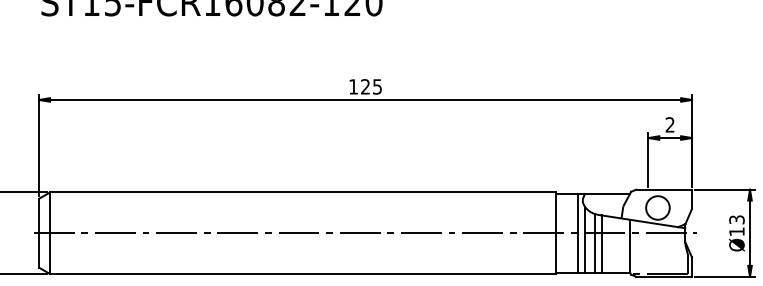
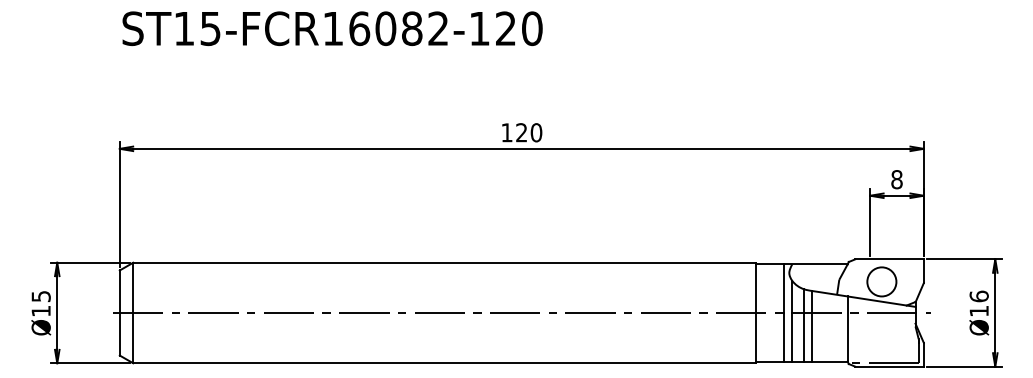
text: (377, 86) -> (536, 132), 125 -> 120
text: (669, 124) -> (896, 179), 2 -> 8
text: (736, 219) -> (978, 296), 13 -> 16

